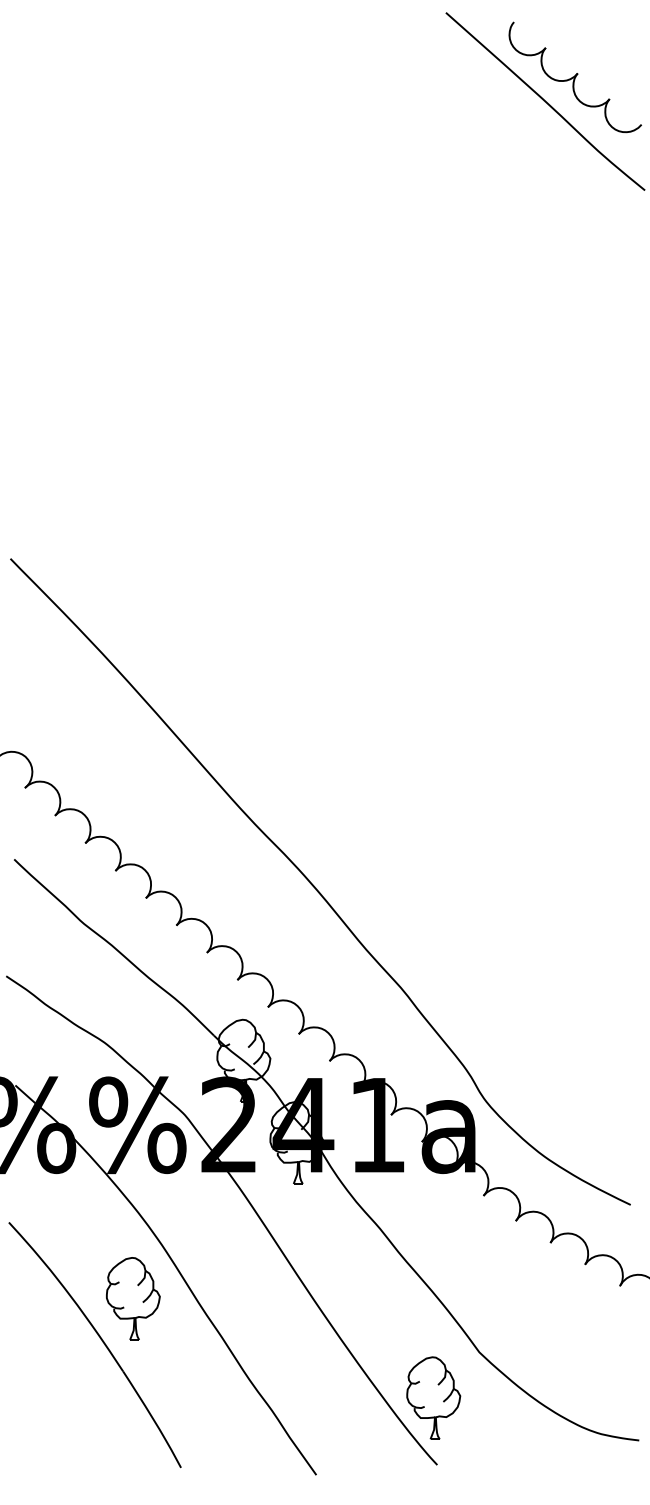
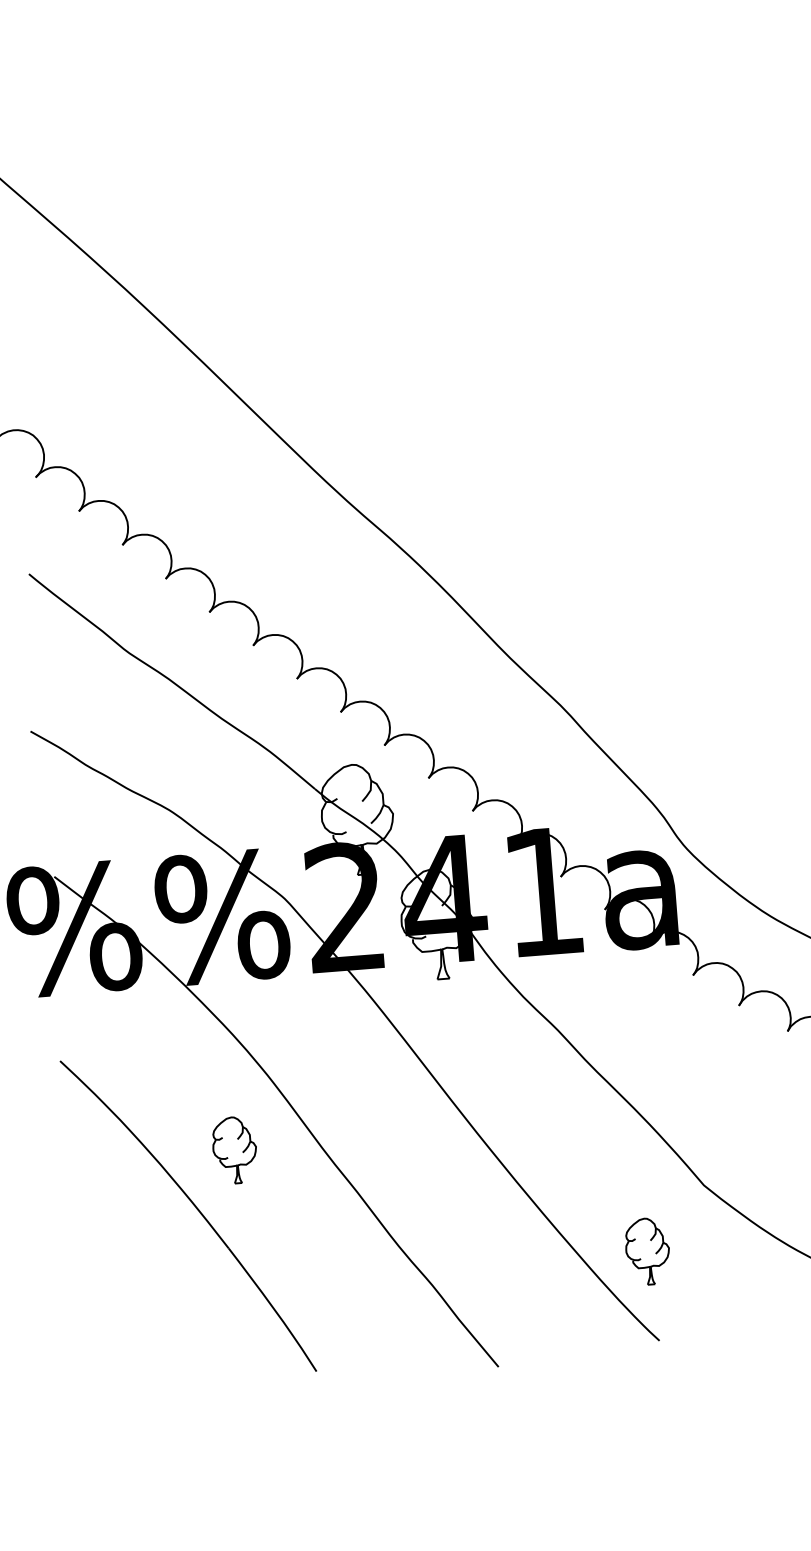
part: (133, 1298) -> (234, 1149), size x0.6
part: (433, 1397) -> (647, 1250), size x0.6

